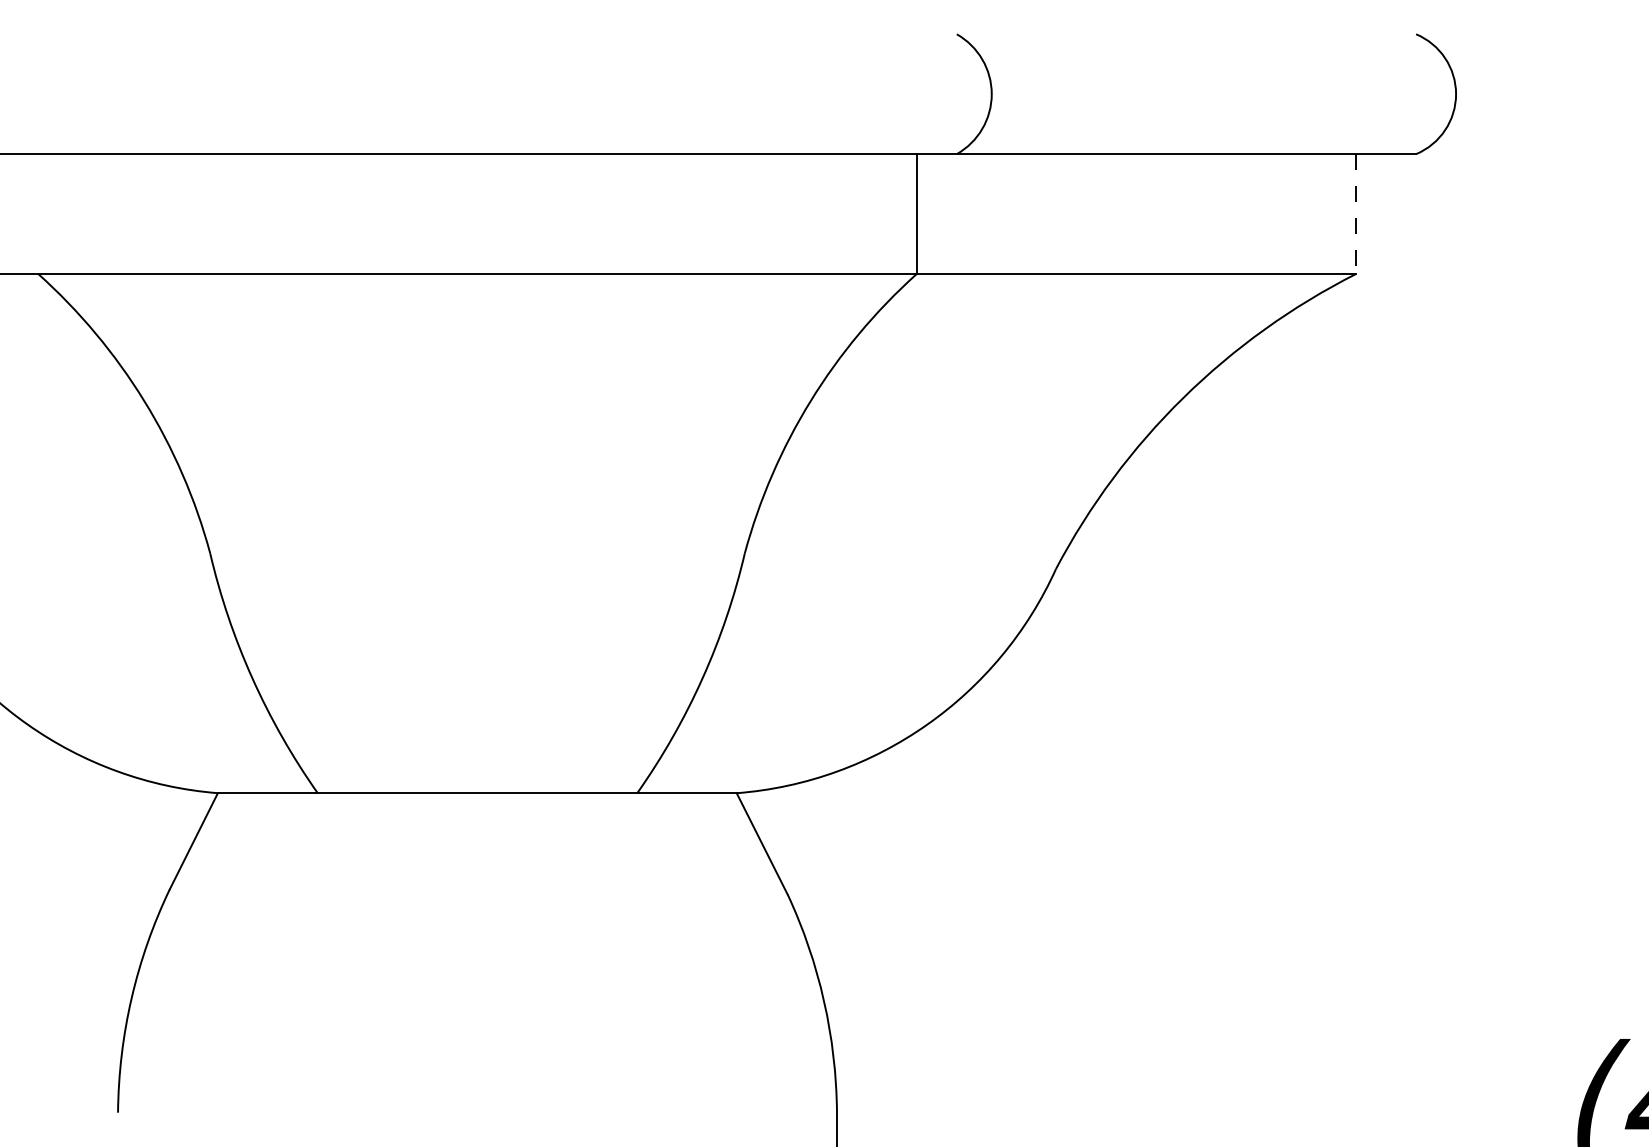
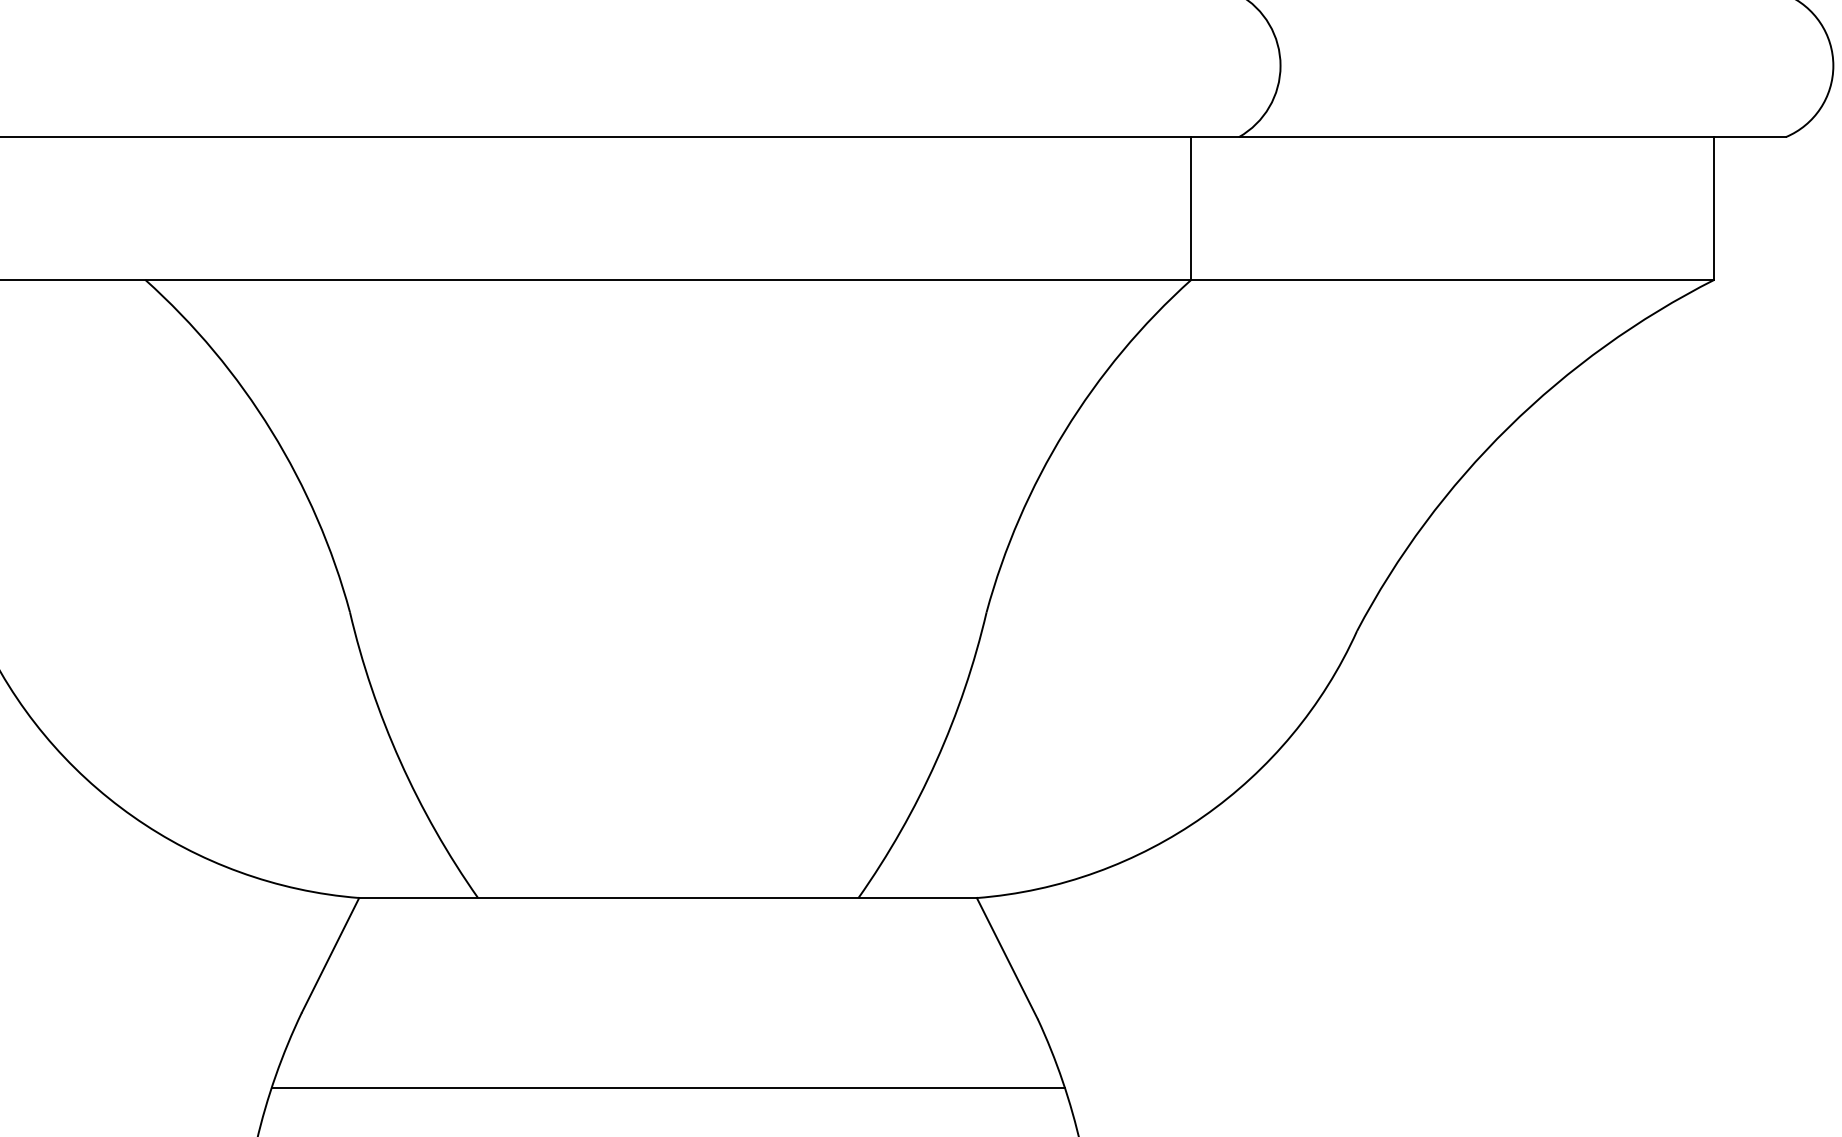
line: (1356, 214) -> (1714, 209), dashed -> solid
line: (477, 952) -> (668, 1087), added

